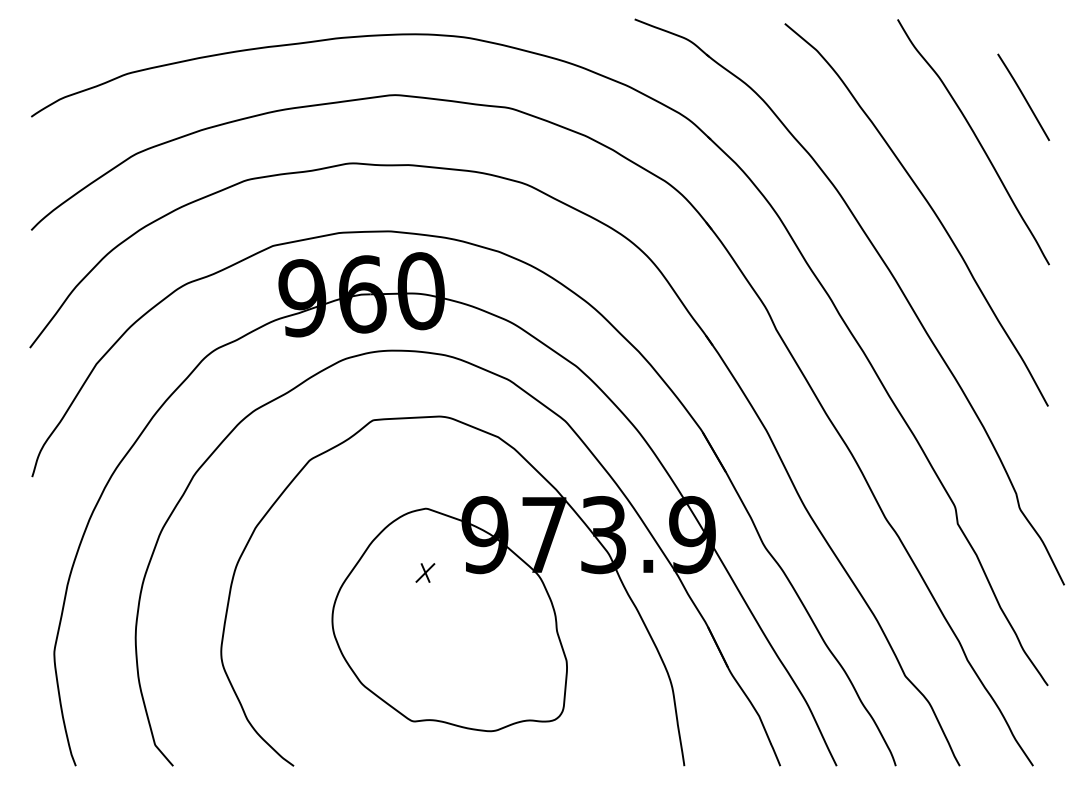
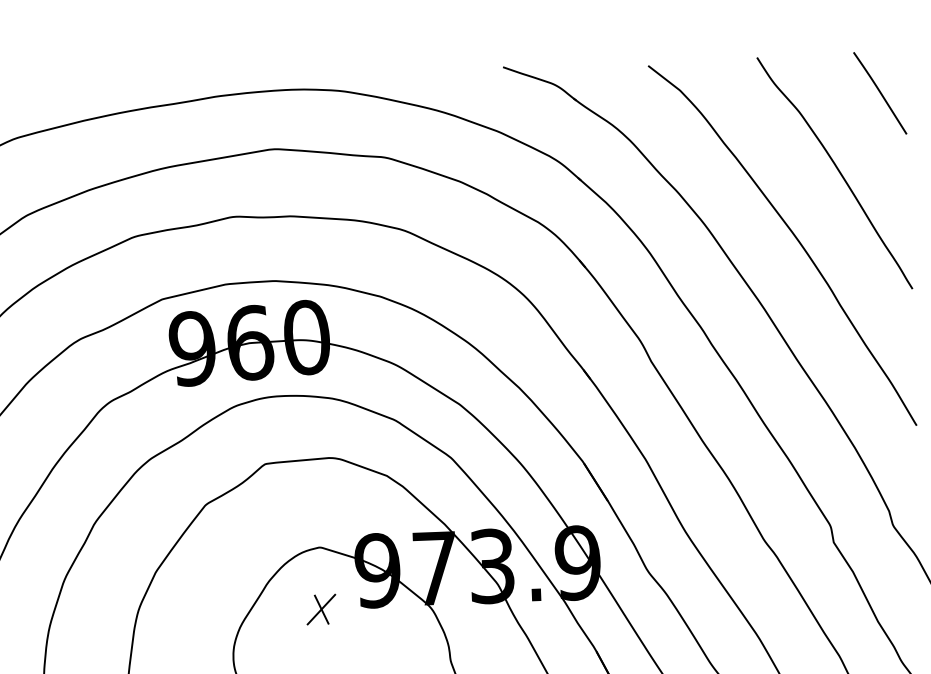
line: (1023, 96) -> (880, 92), moved
part: (425, 572) -> (321, 609), size x1.67

